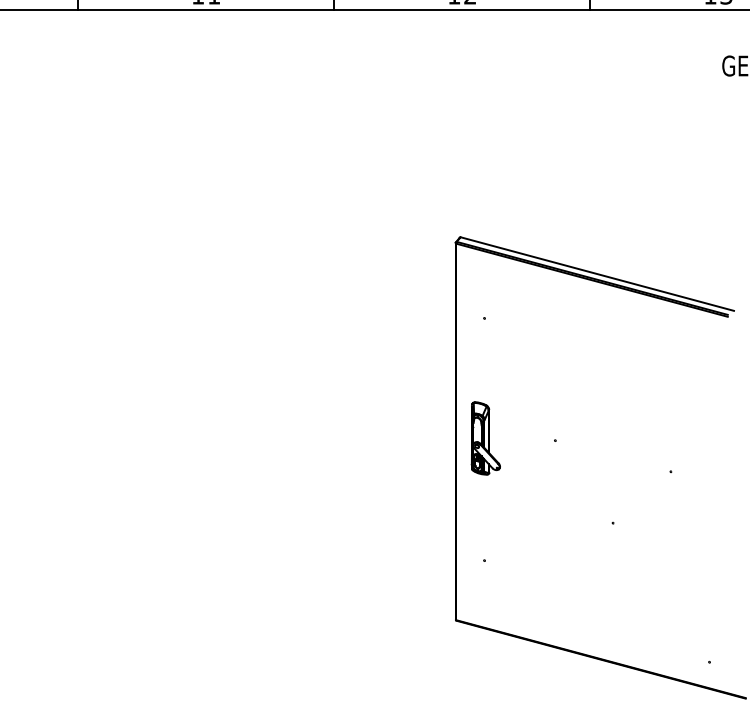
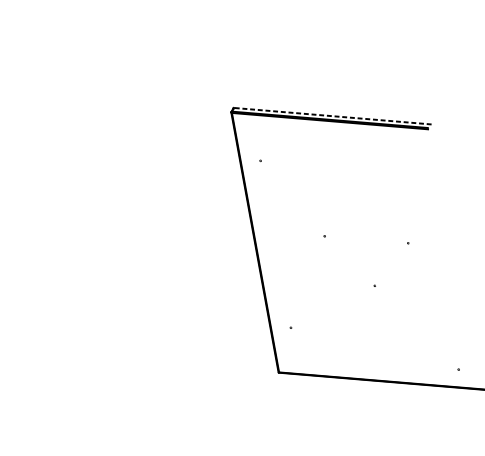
line: (597, 274) -> (332, 116), solid -> dashed
part: (485, 438) -> (276, 243), removed

